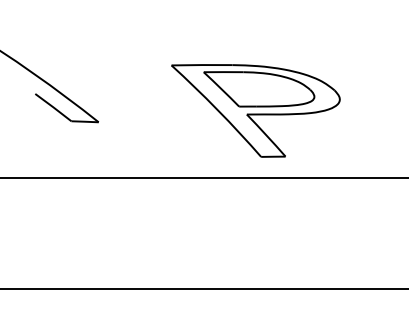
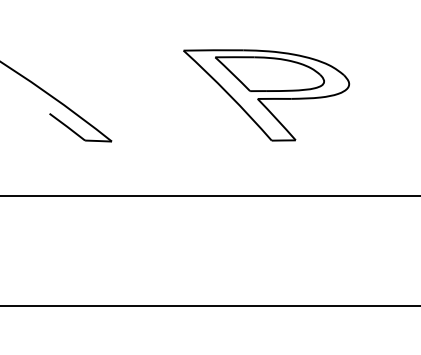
part: (255, 111) -> (266, 95), moved

